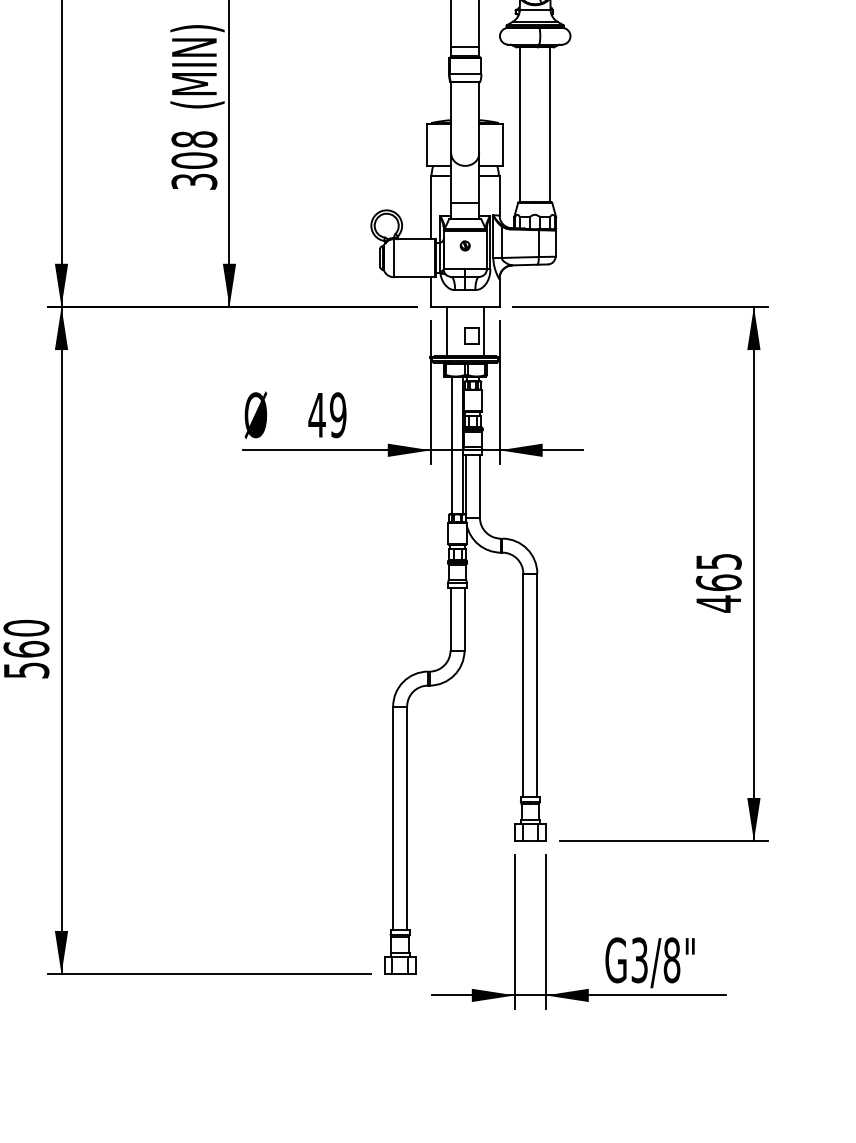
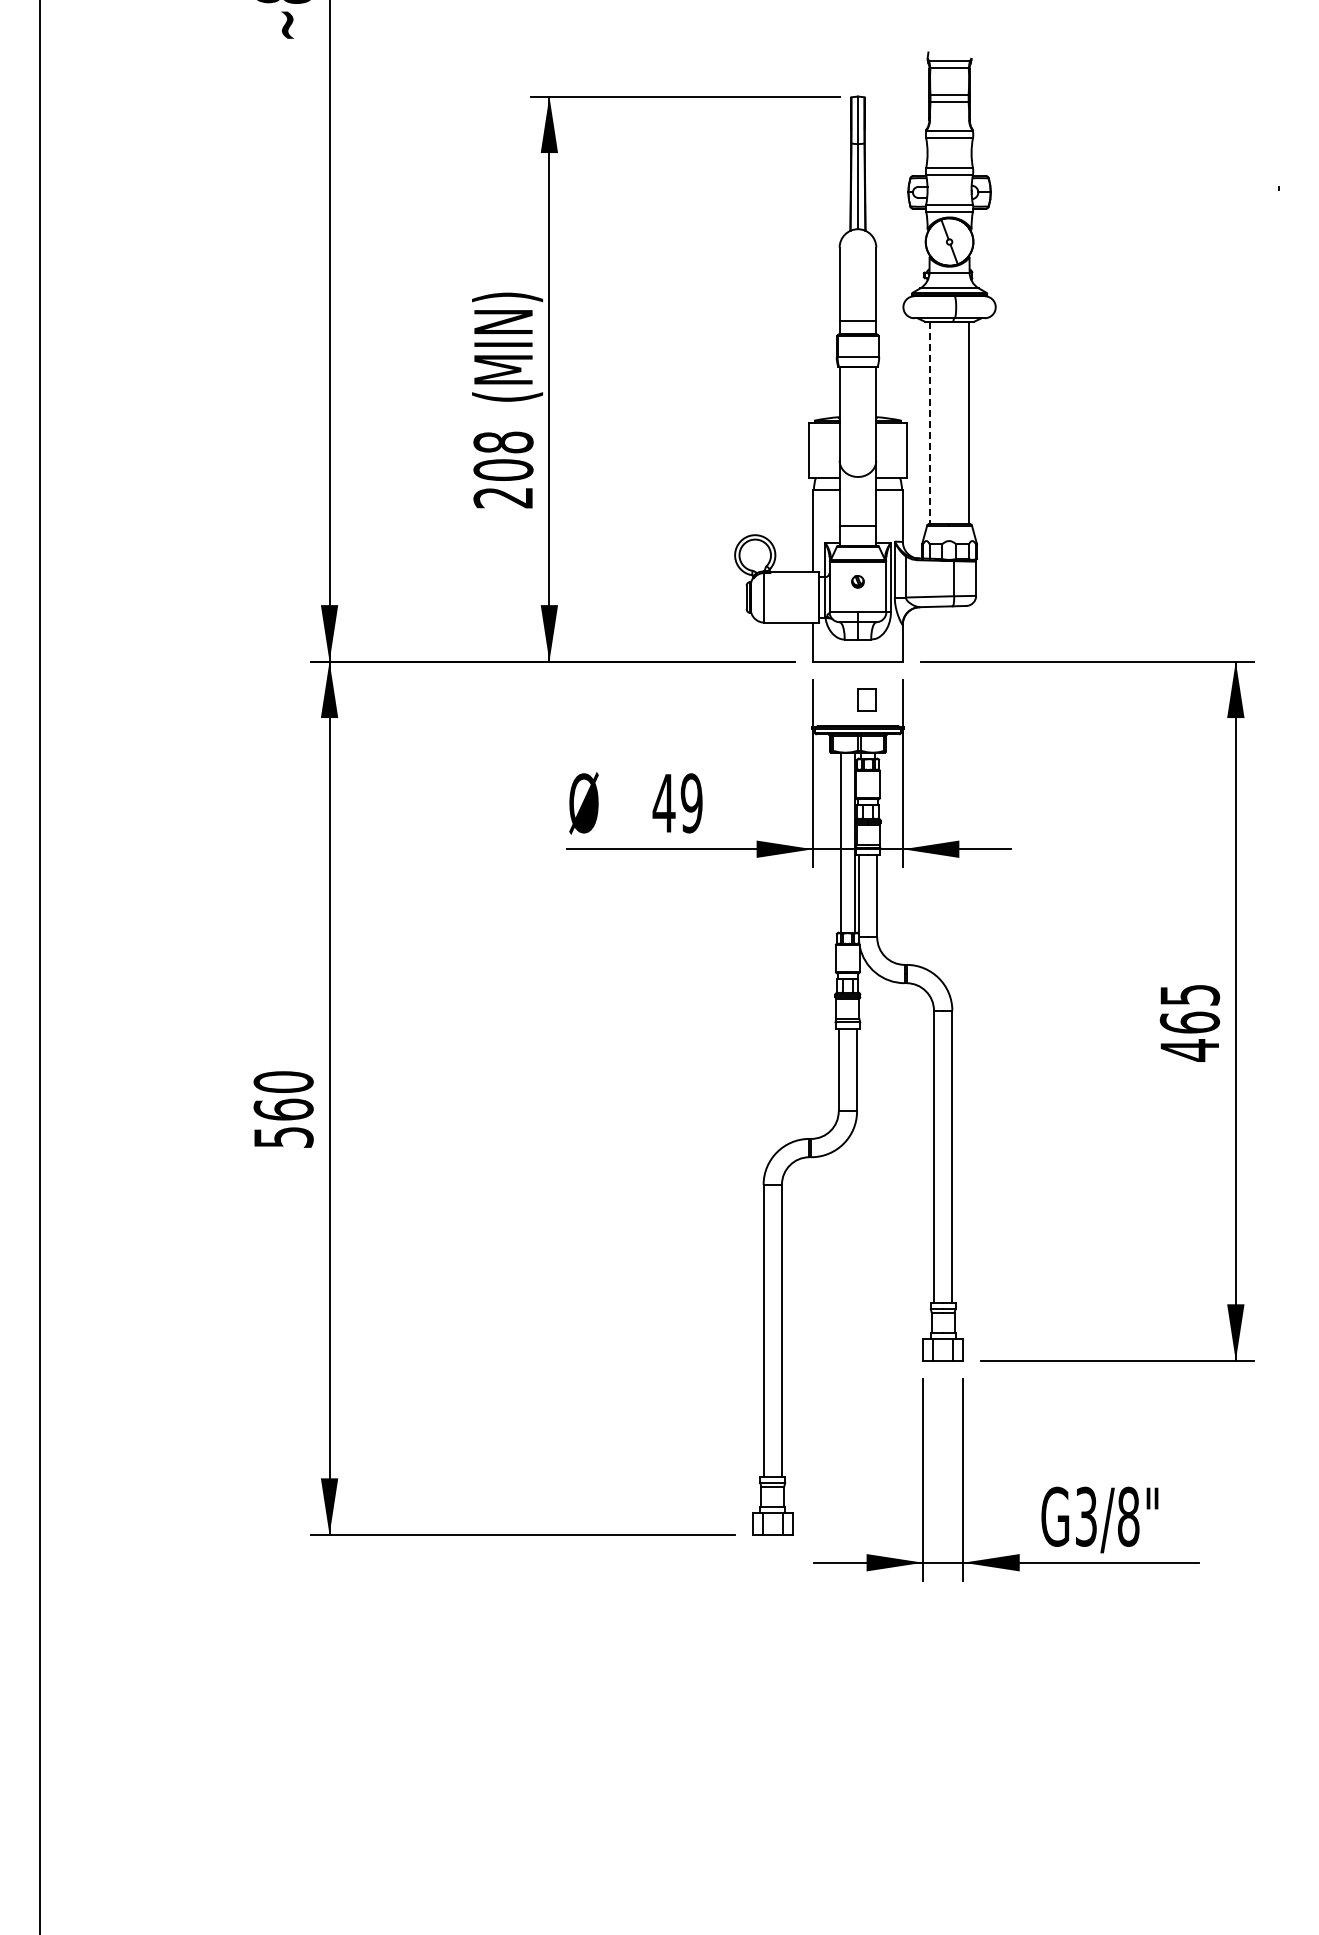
line: (520, 125) -> (930, 423), solid -> dashed
text: (194, 181) -> (503, 497), 308 -> 208
line: (446, 331) -> (833, 693), removed
line: (483, 331) -> (882, 693), removed

